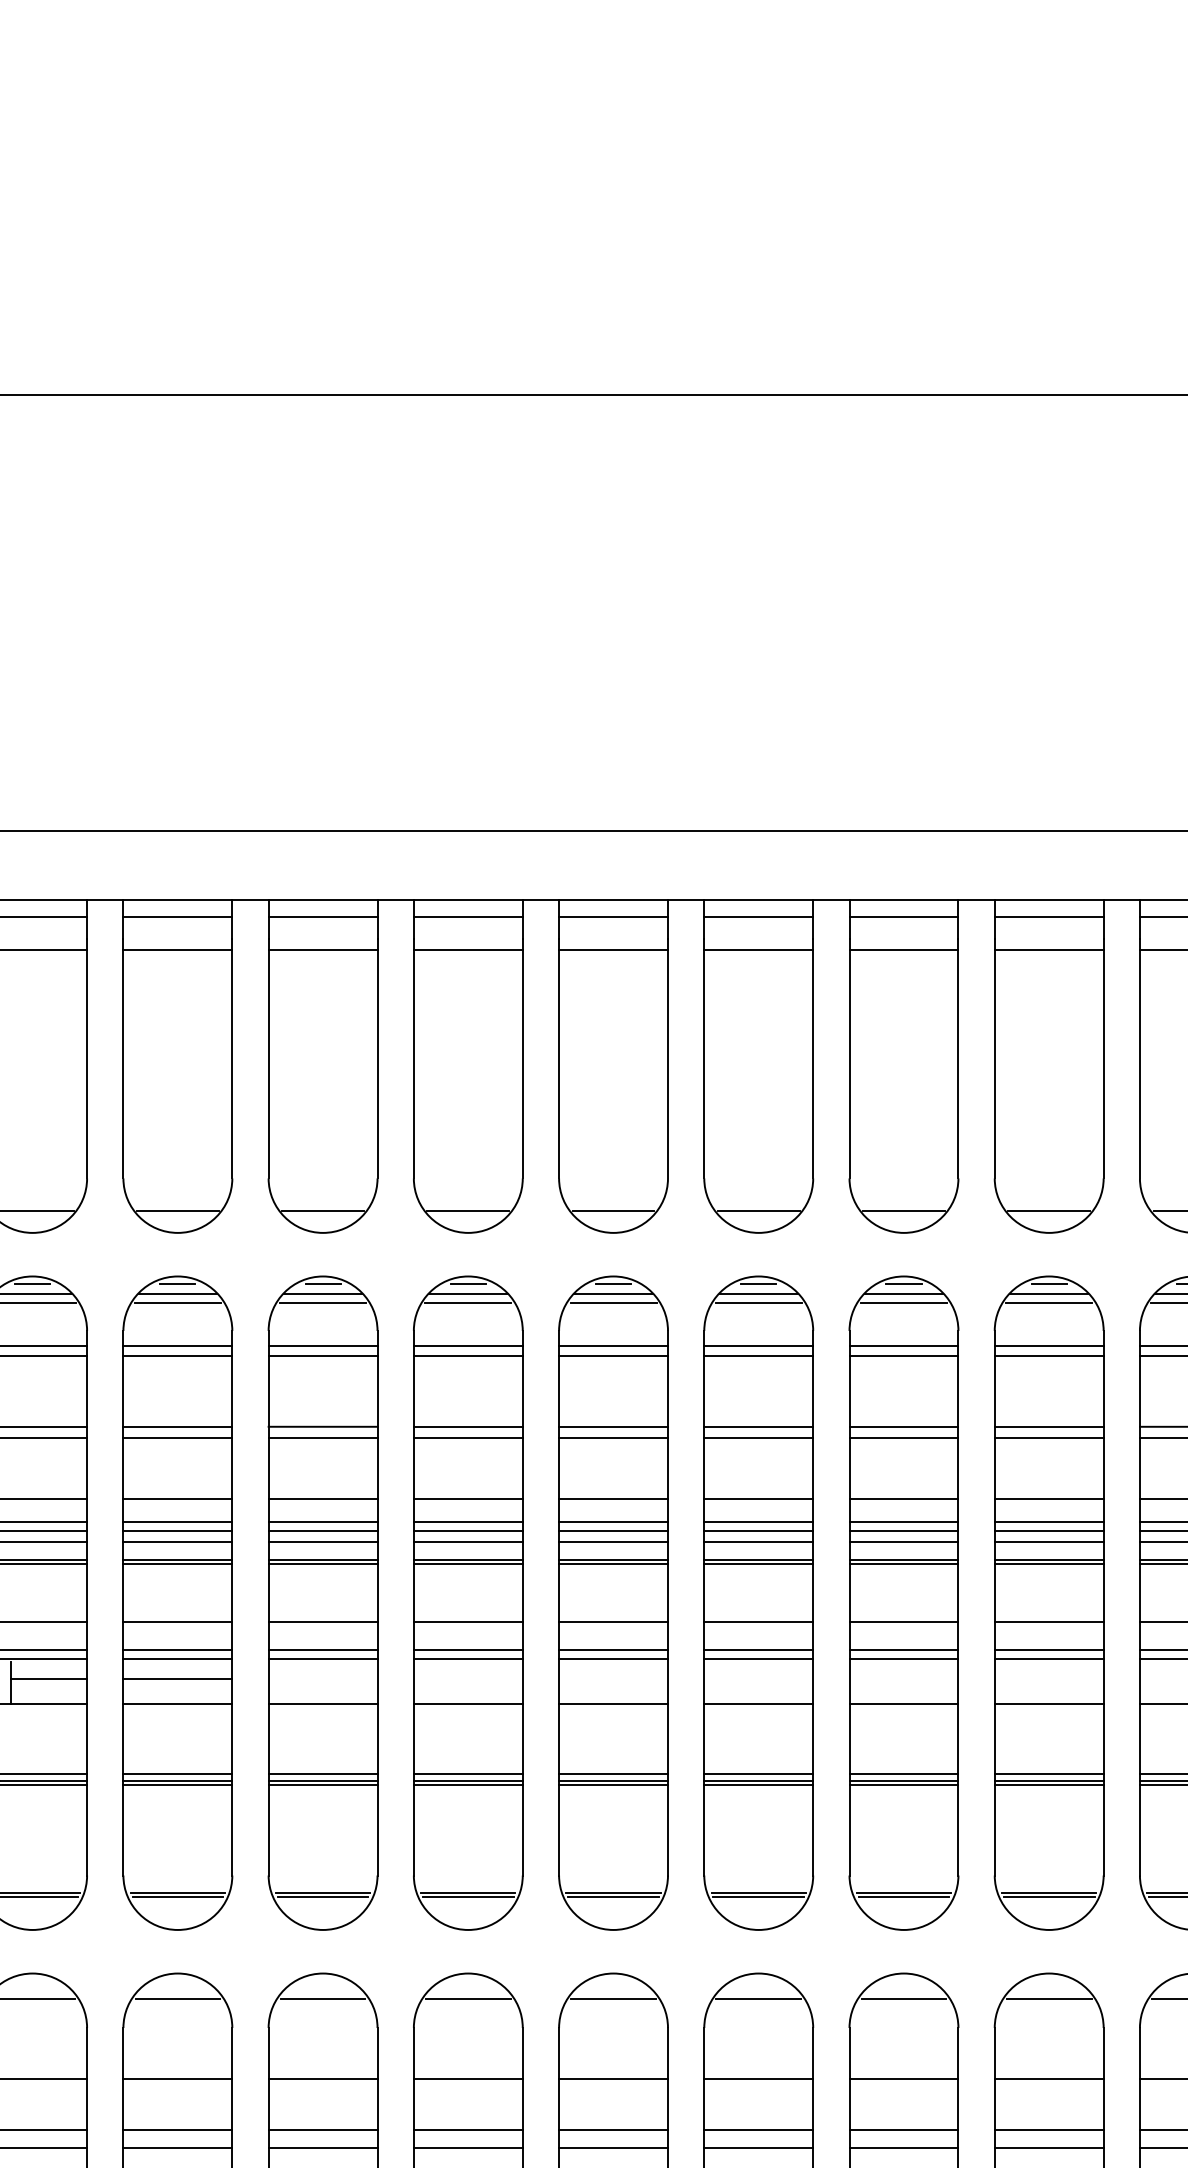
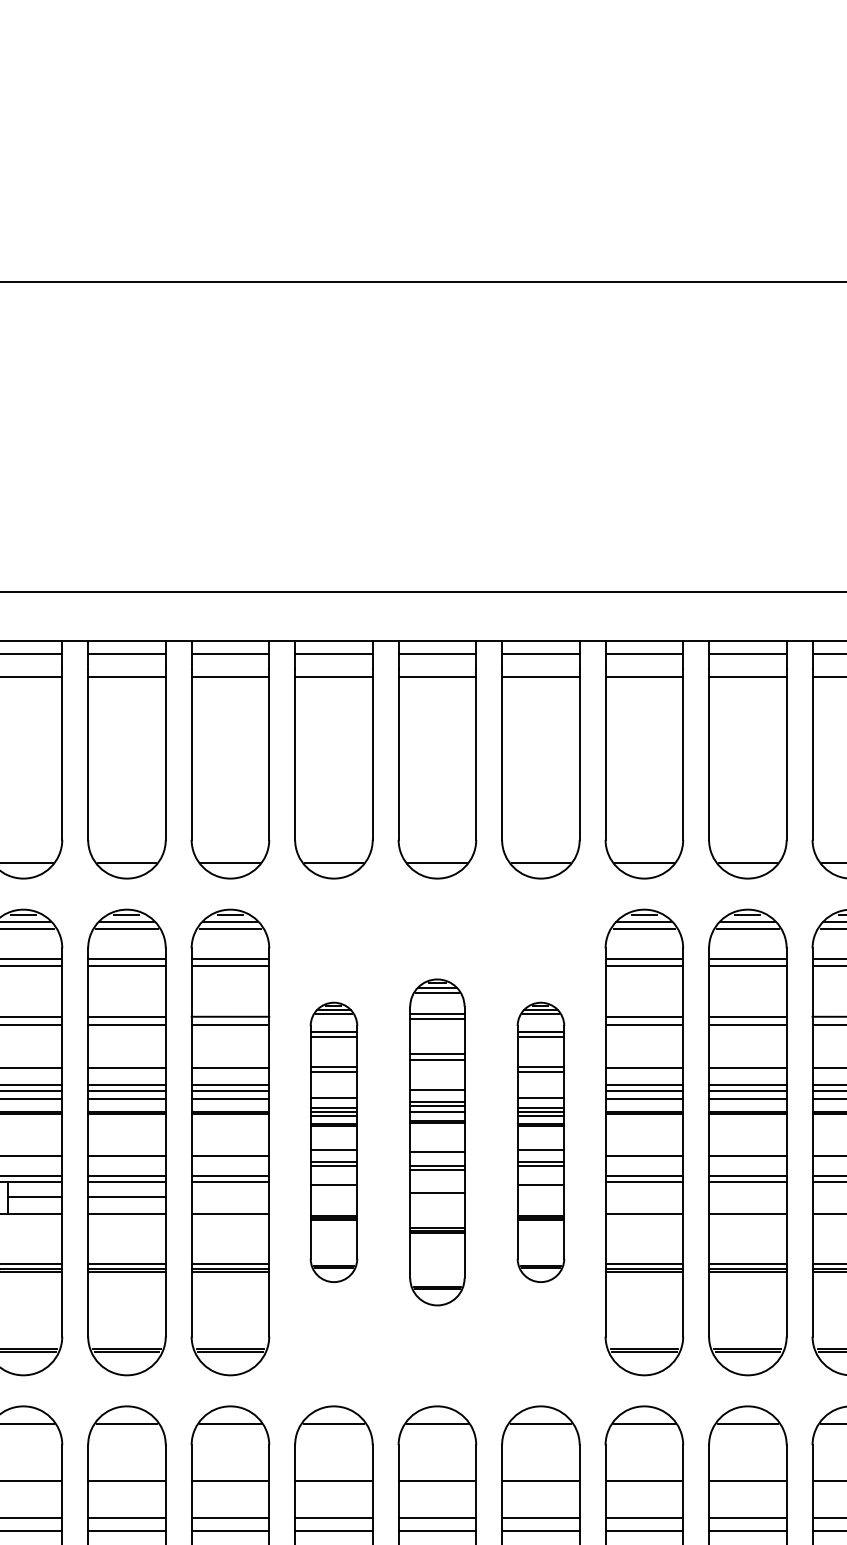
part: (468, 1602) -> (334, 1141), size x0.6
part: (613, 1602) -> (437, 1141), size x0.7
part: (758, 1602) -> (540, 1141), size x0.6

